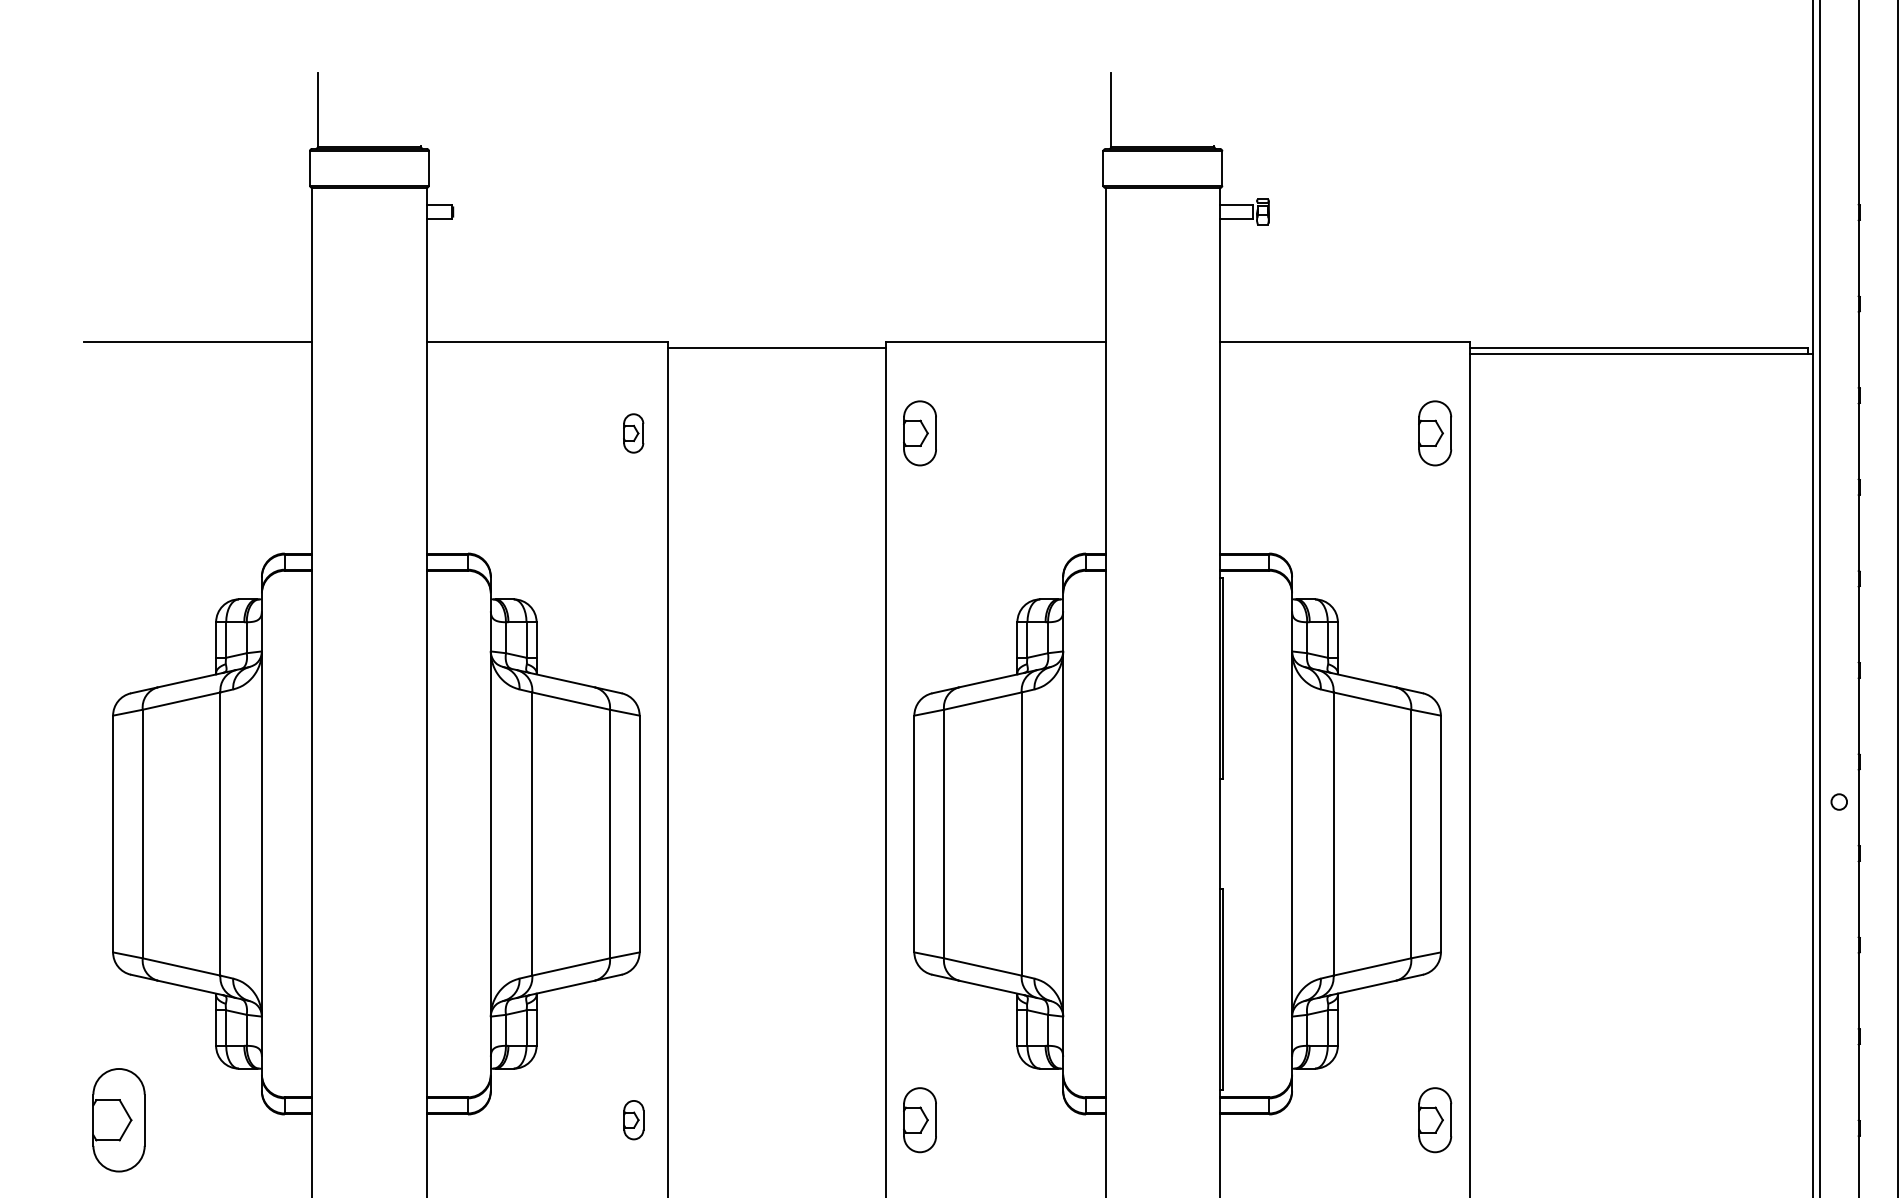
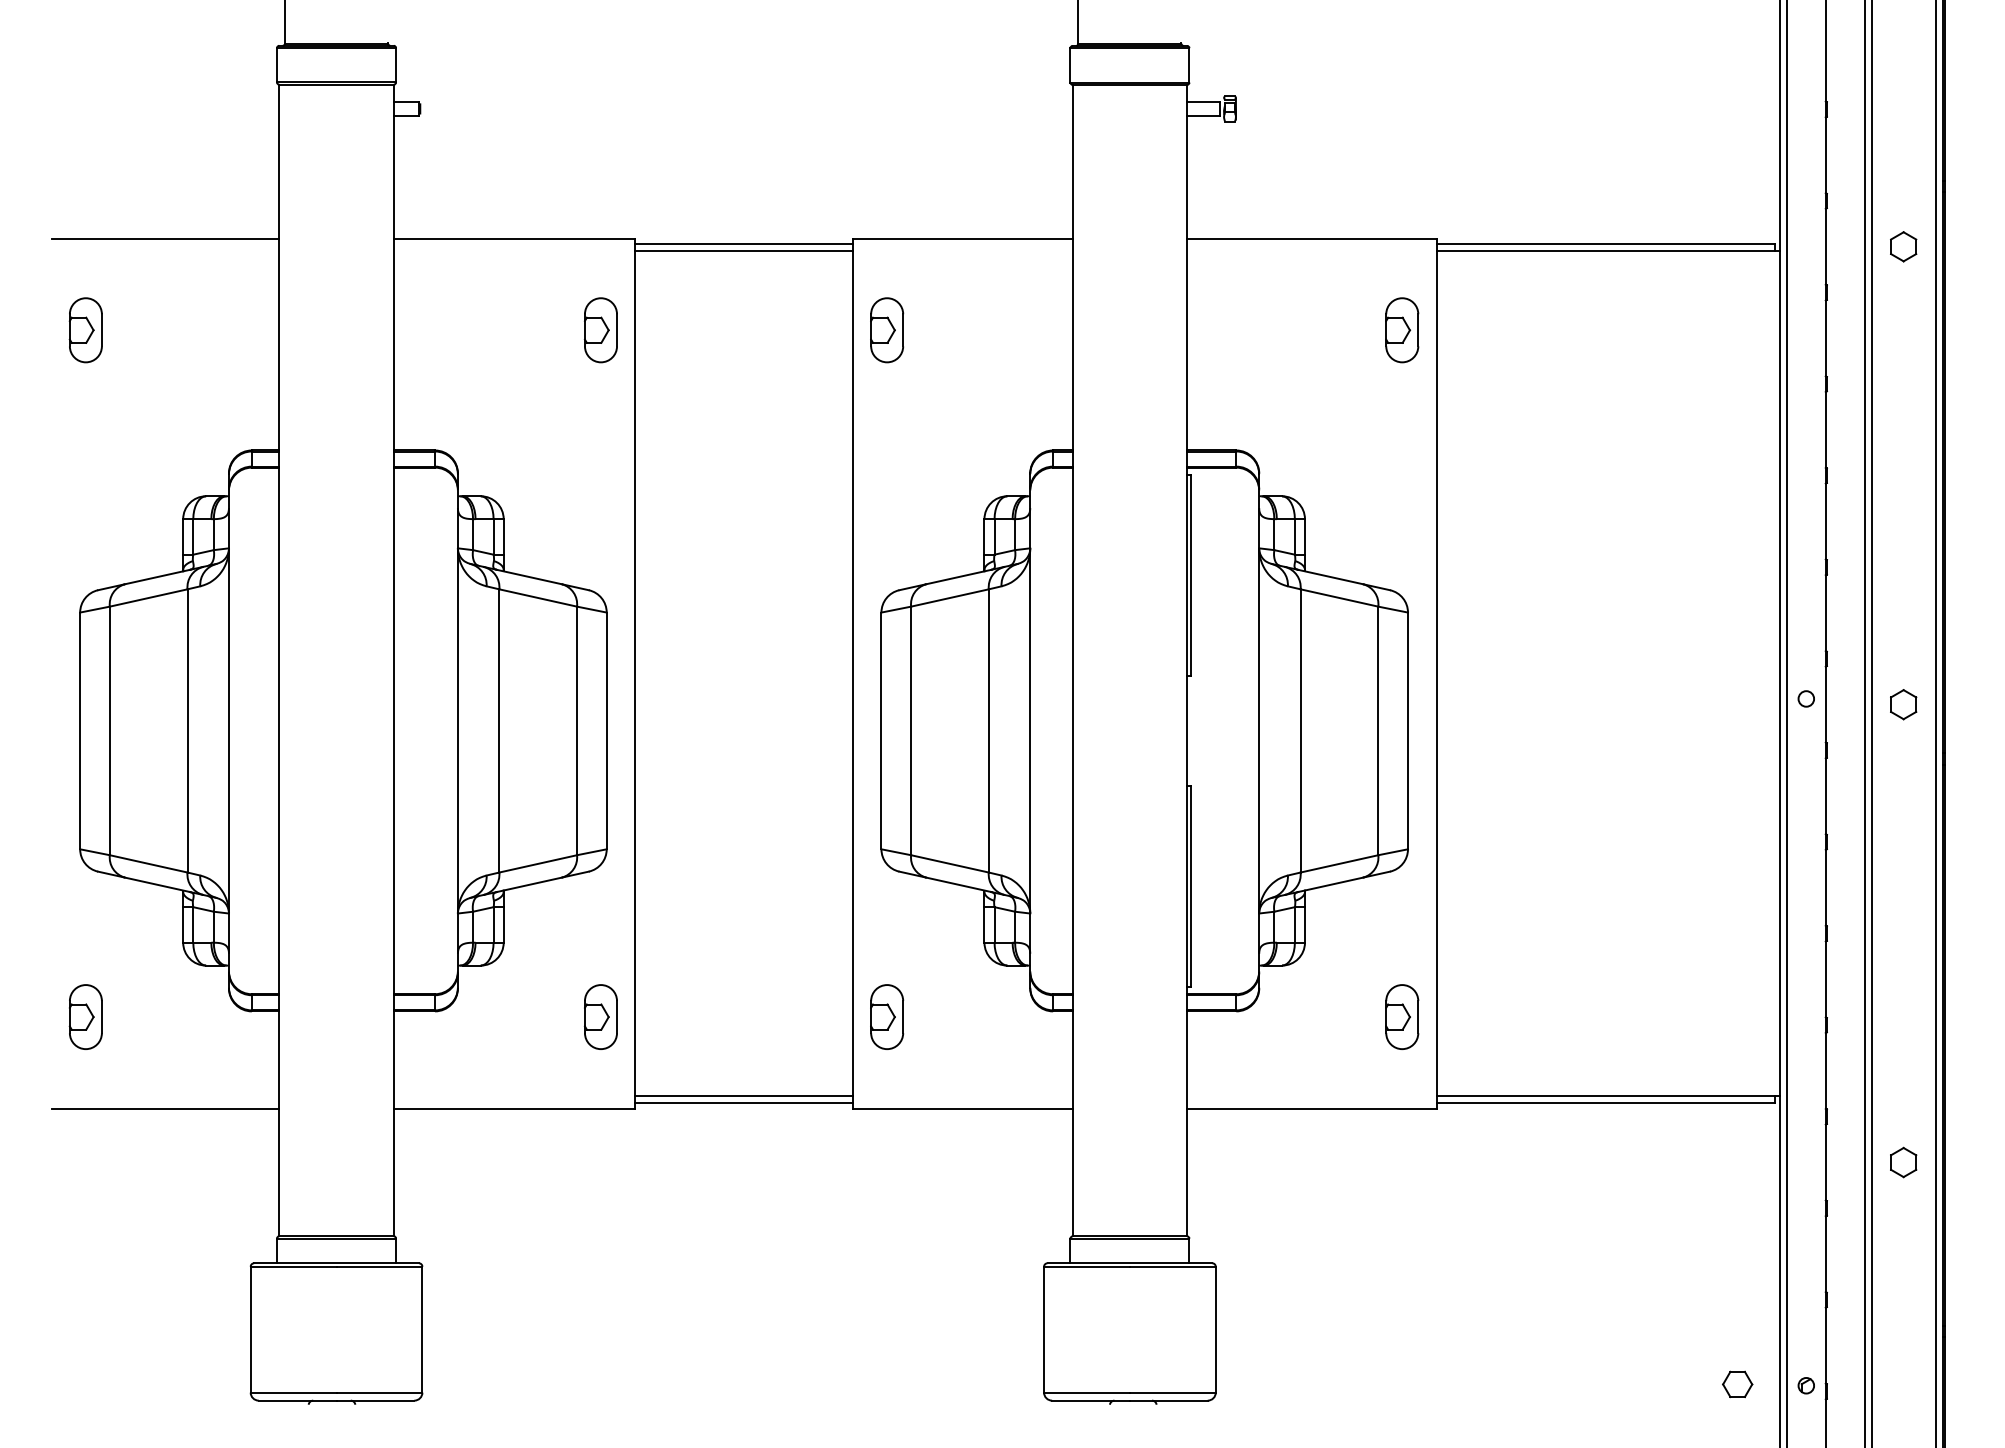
line: (776, 354) -> (743, 251), added
part: (118, 433) -> (85, 330), added
part: (633, 433) -> (600, 330), size x1.67
part: (118, 1119) -> (85, 1016), size x0.62
part: (633, 1119) -> (600, 1016), size x1.67

